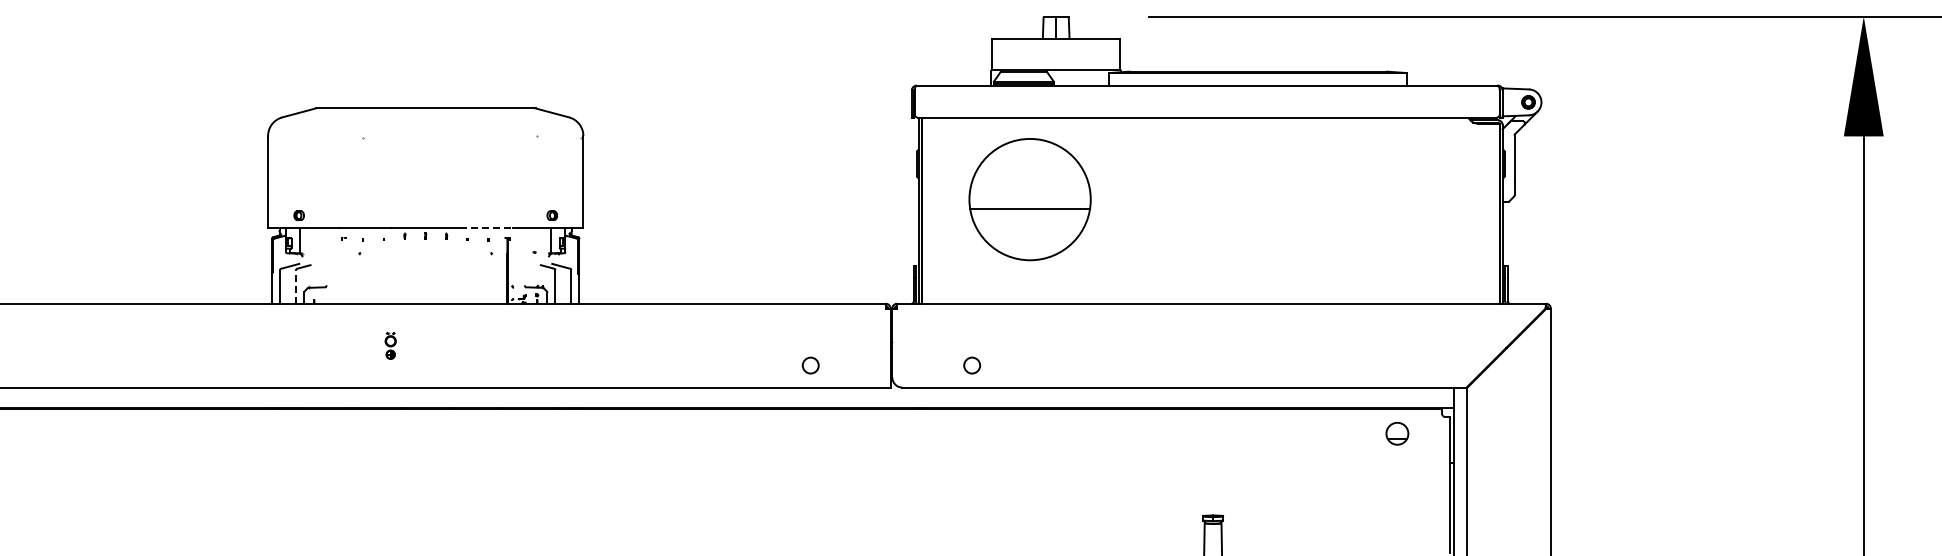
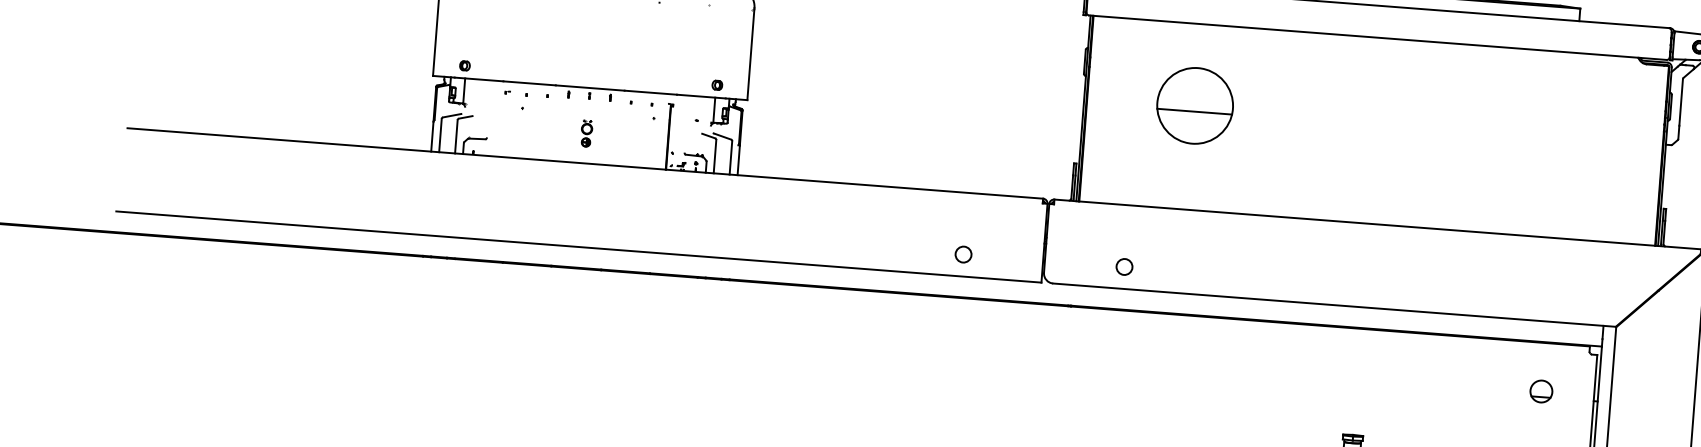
part: (1030, 199) -> (1195, 105), size x0.62
line: (487, 228) -> (651, 93), dashed -> solid
line: (296, 287) -> (456, 137), dashed -> solid
part: (390, 345) -> (586, 133), moved
part: (1397, 433) -> (1541, 391), moved

